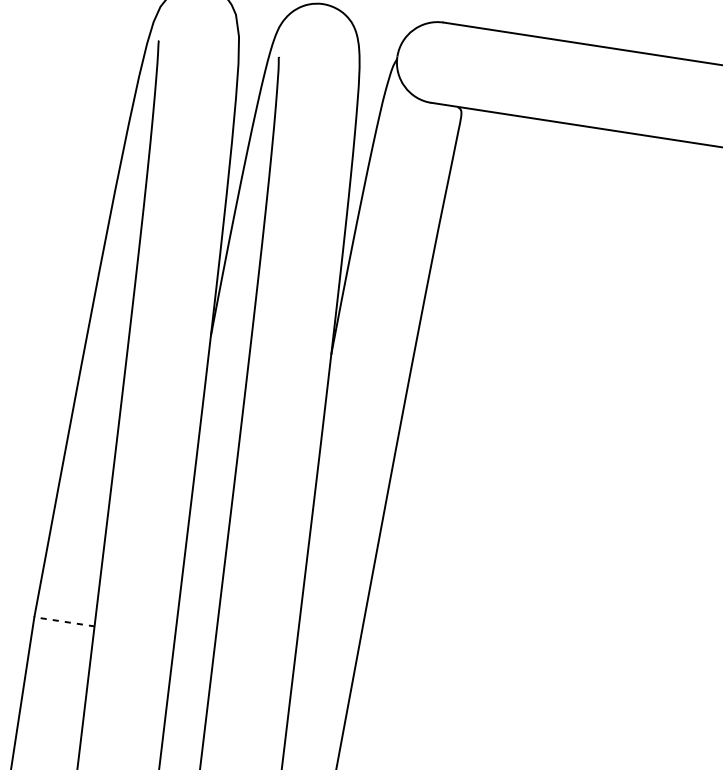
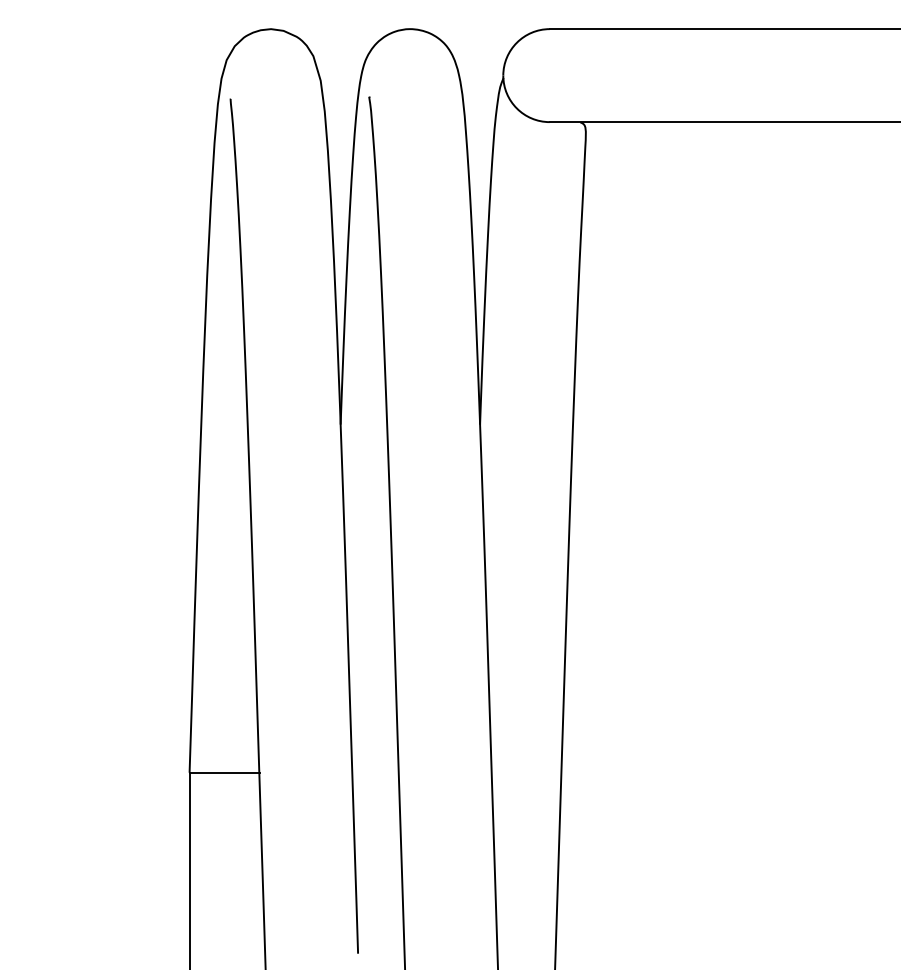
line: (64, 621) -> (224, 772), dashed -> solid

